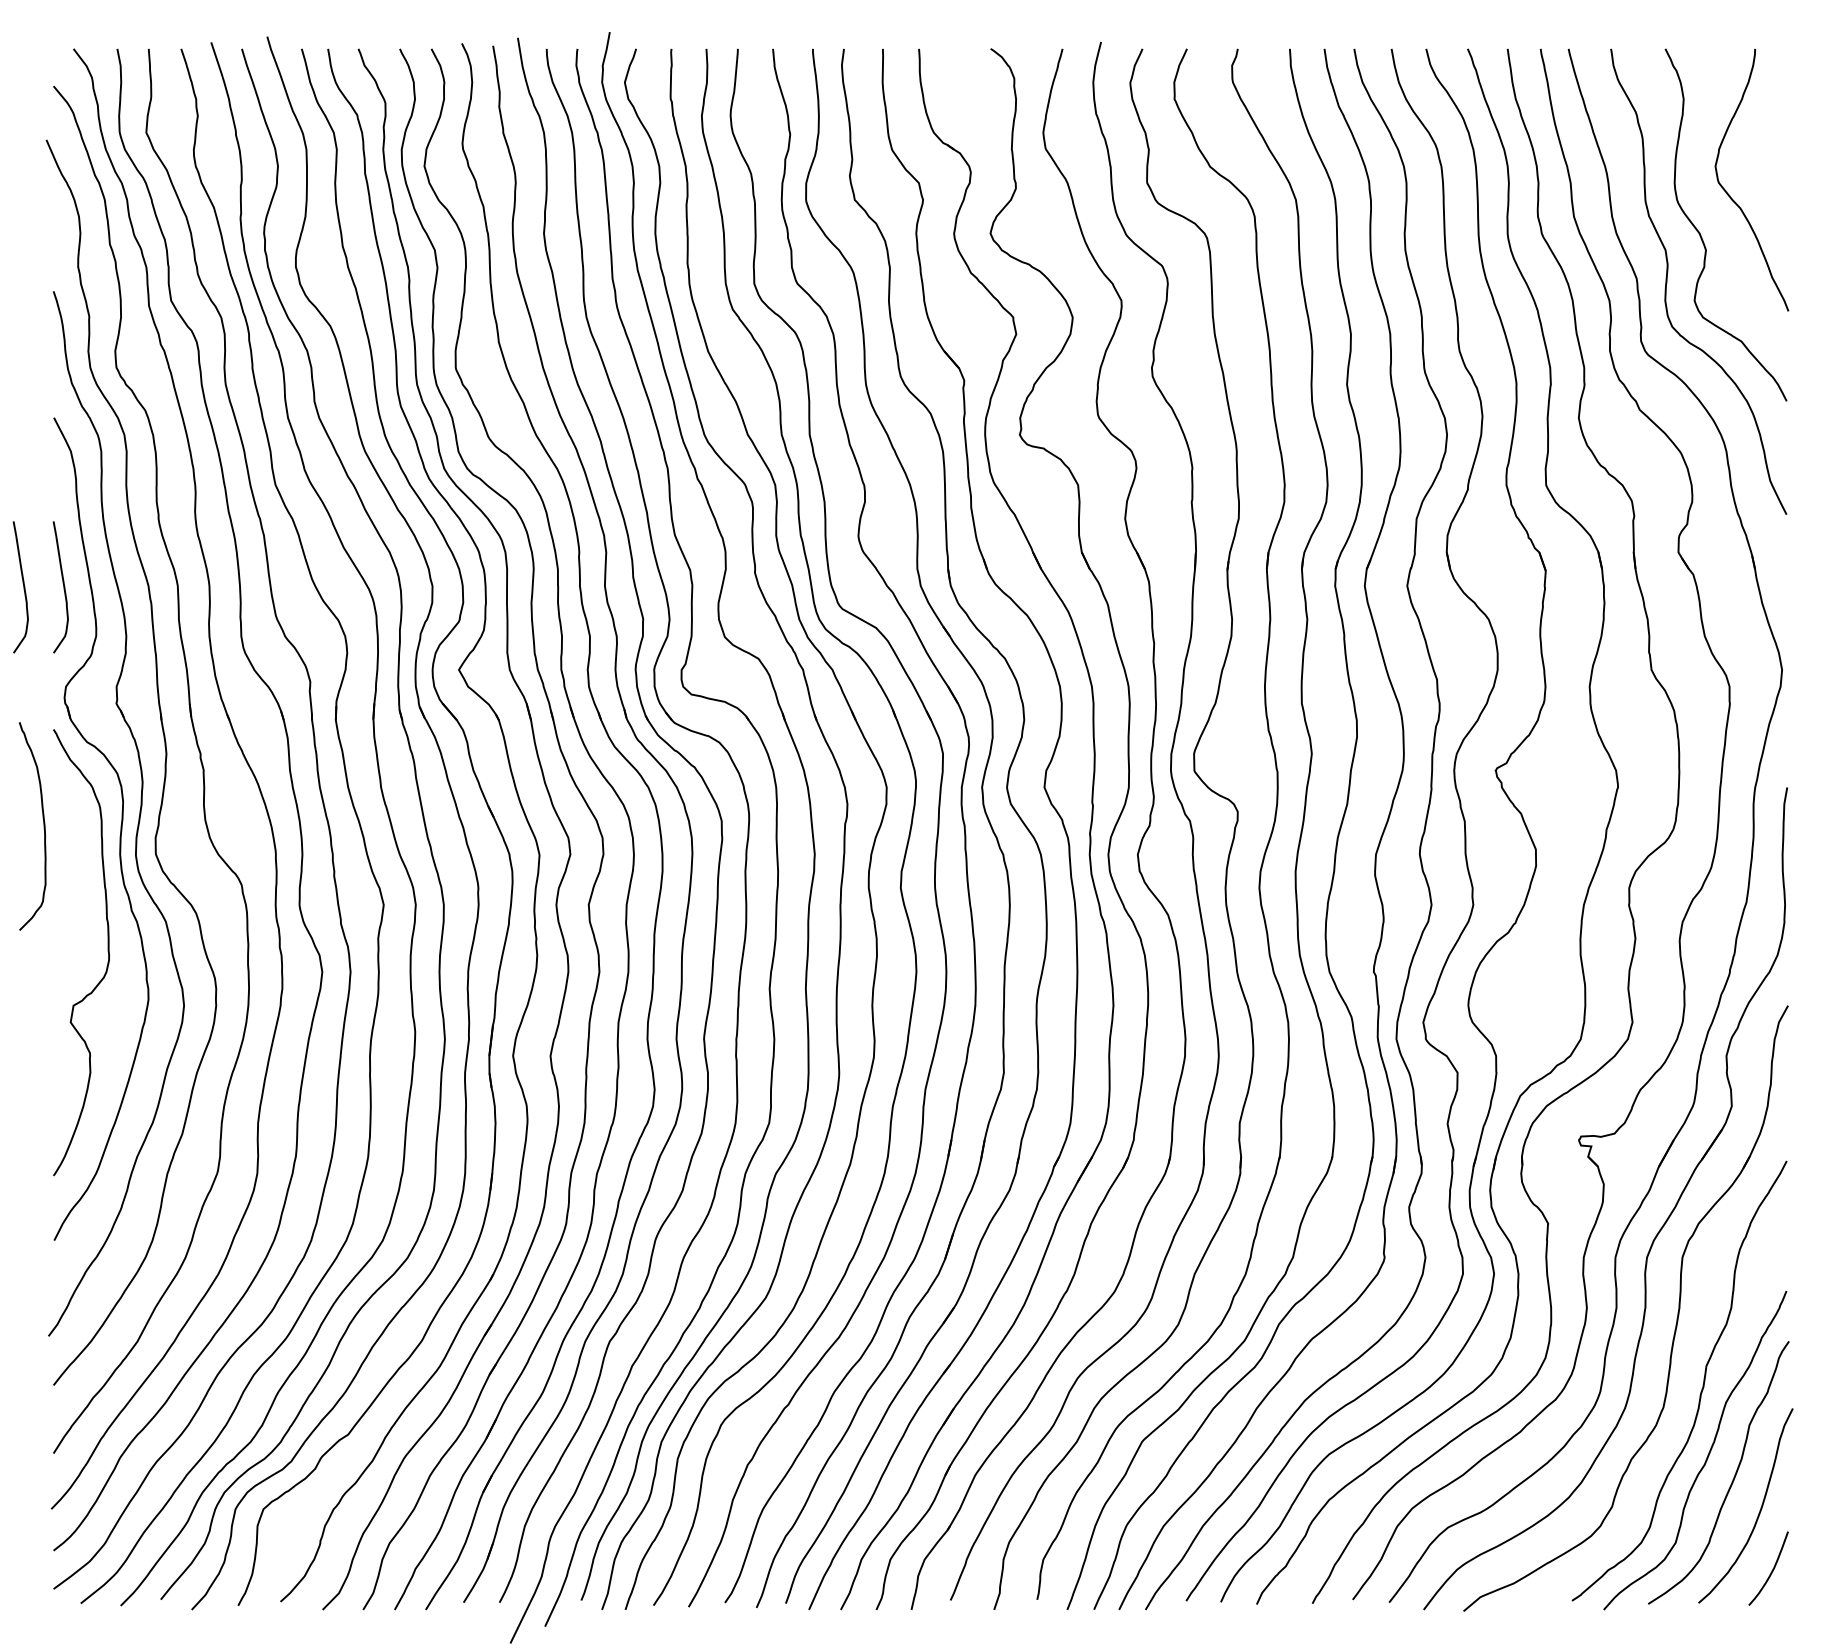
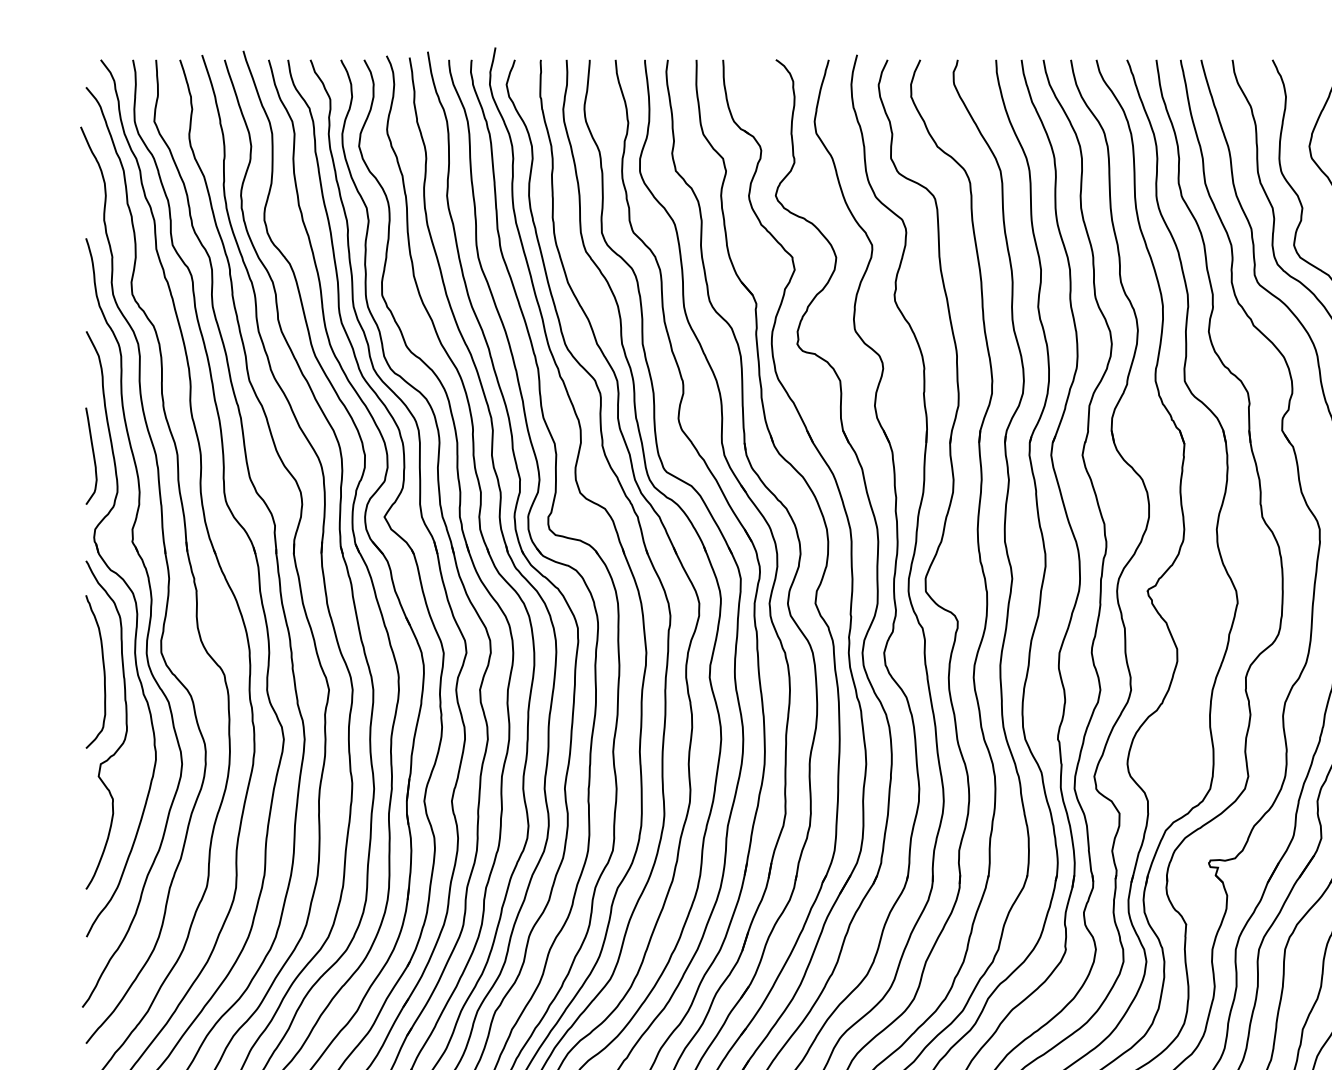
curve: (23, 587) -> (63, 456), removed
curve: (43, 826) -> (103, 672), moved

